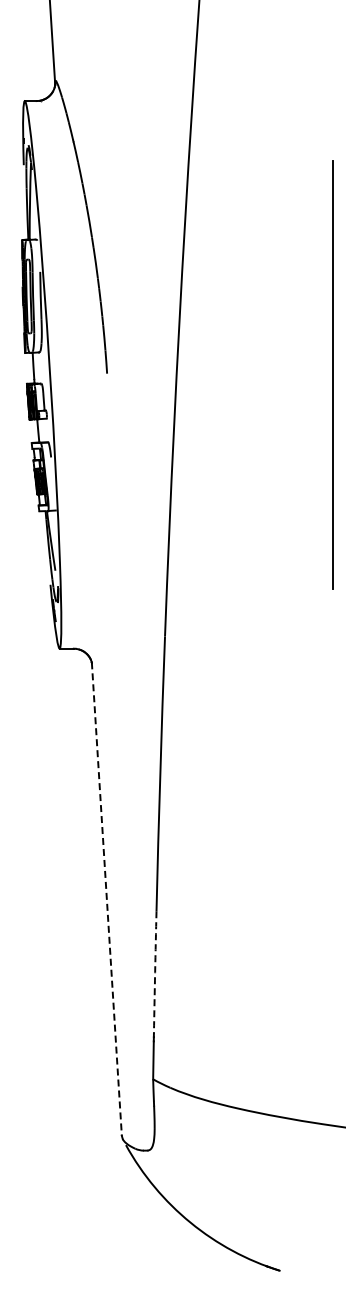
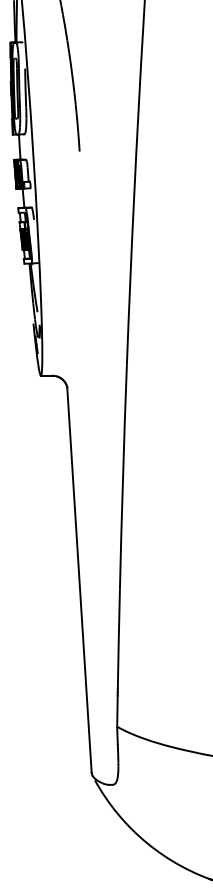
line: (106, 899) -> (79, 580), dashed -> solid
arc: (155, 972) -> (119, 639), dashed -> solid

